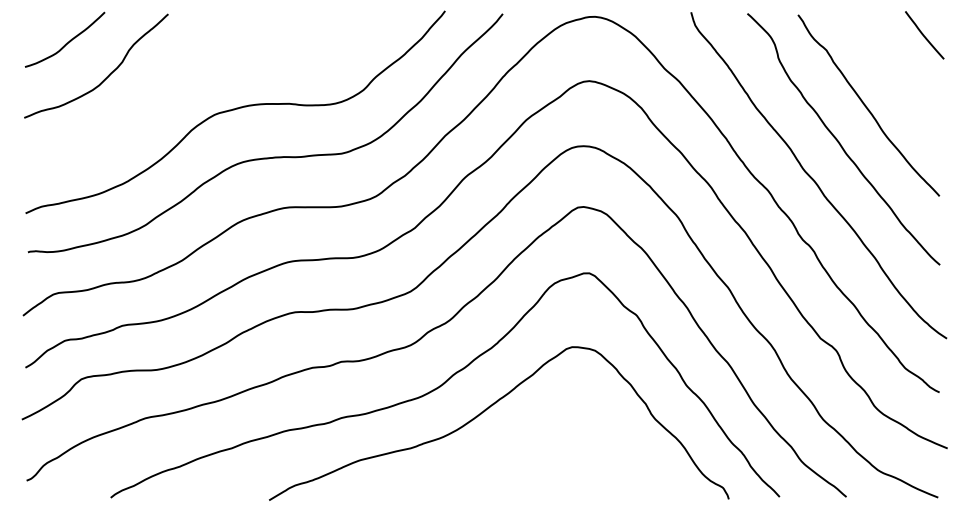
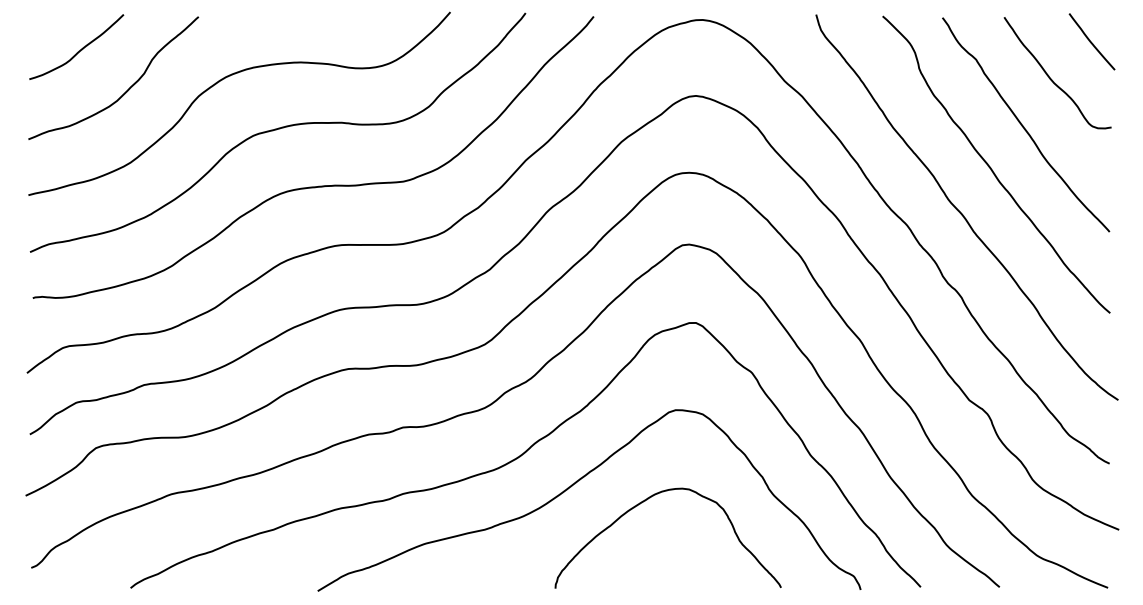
curve: (890, 66) -> (1051, 78), added
curve: (188, 68) -> (222, 81), added
curve: (545, 425) -> (644, 502), added

